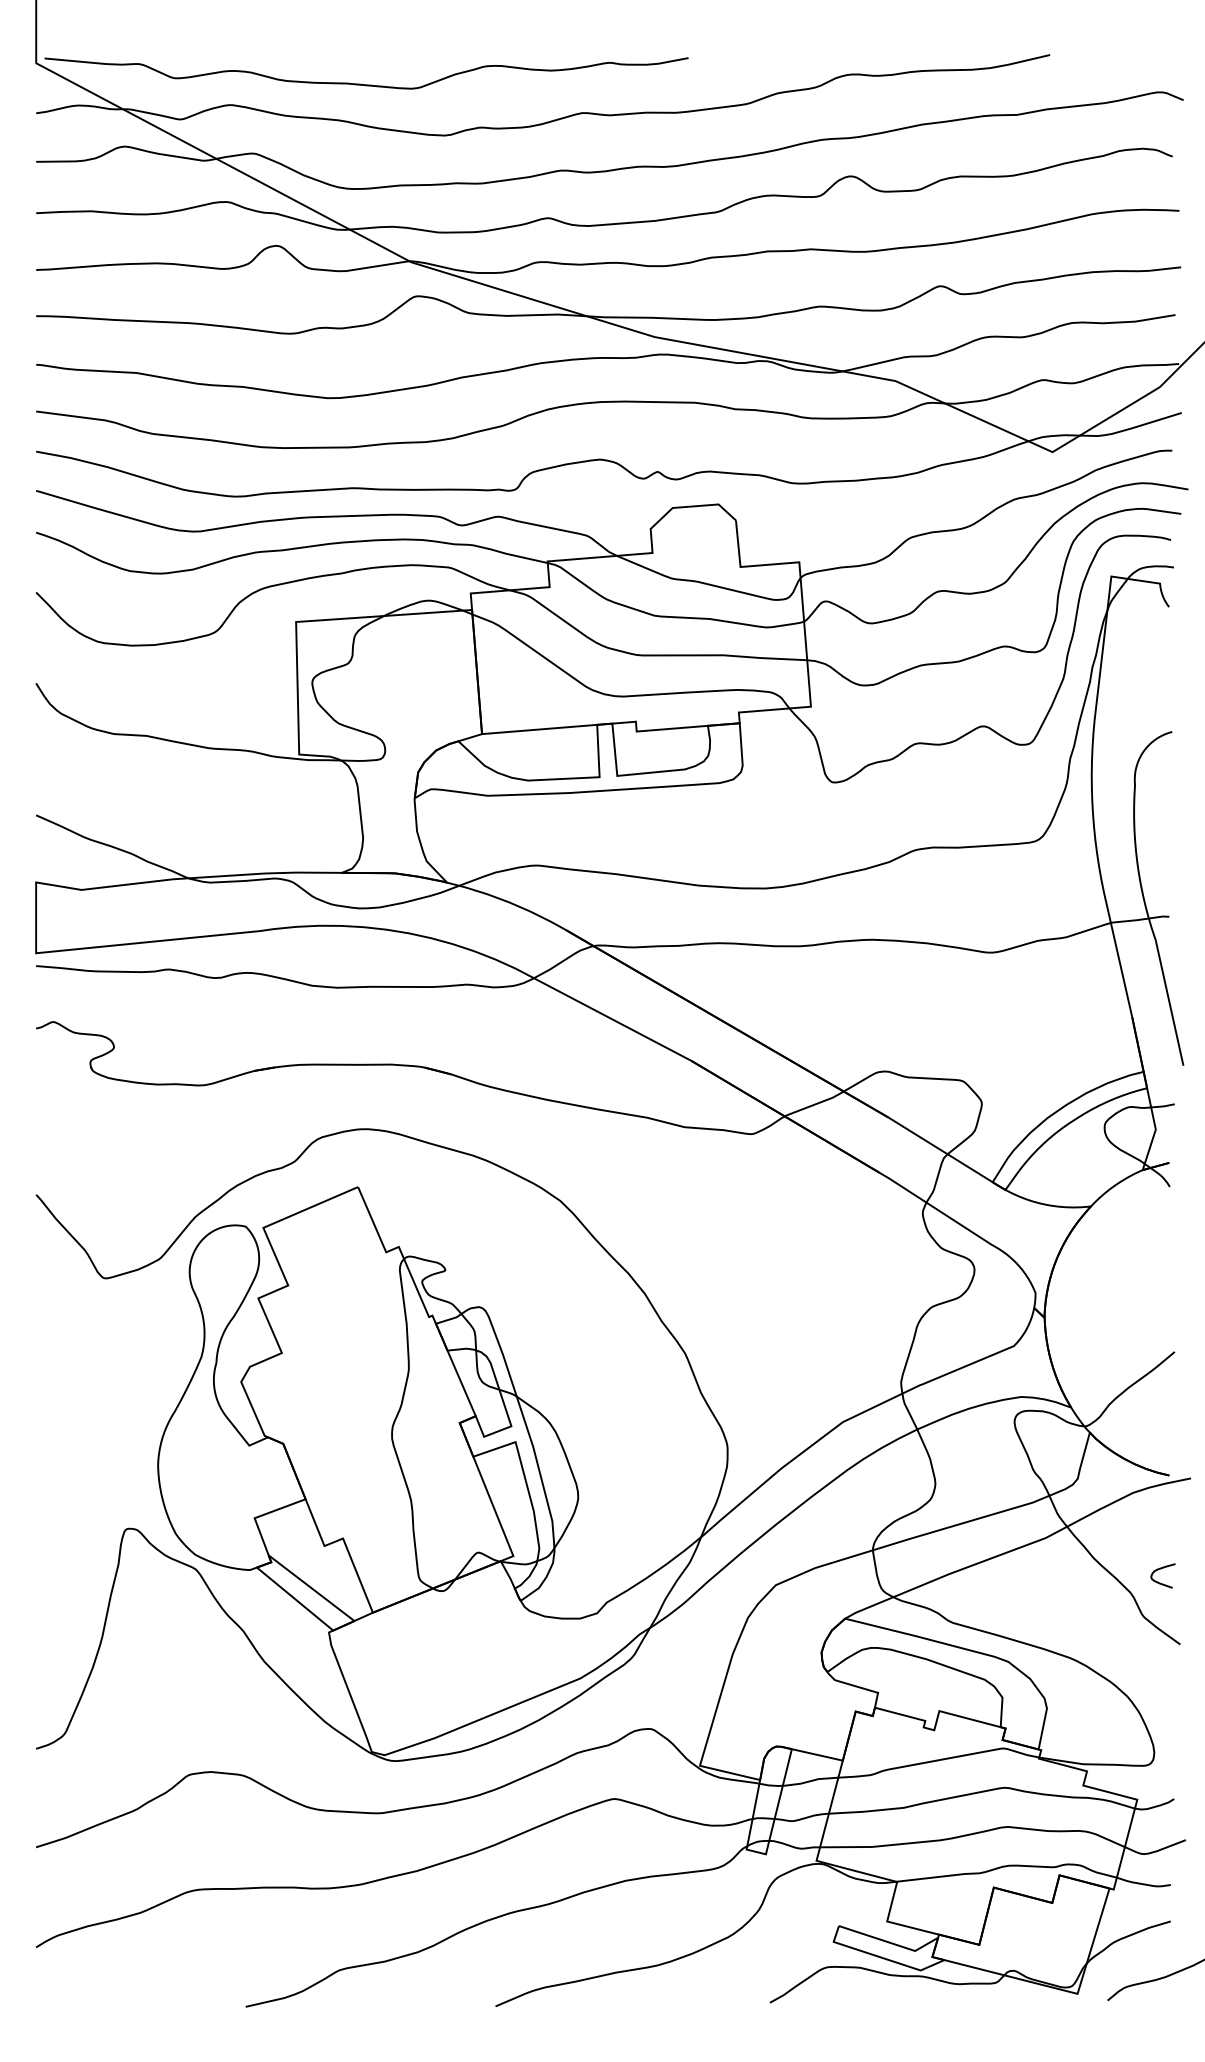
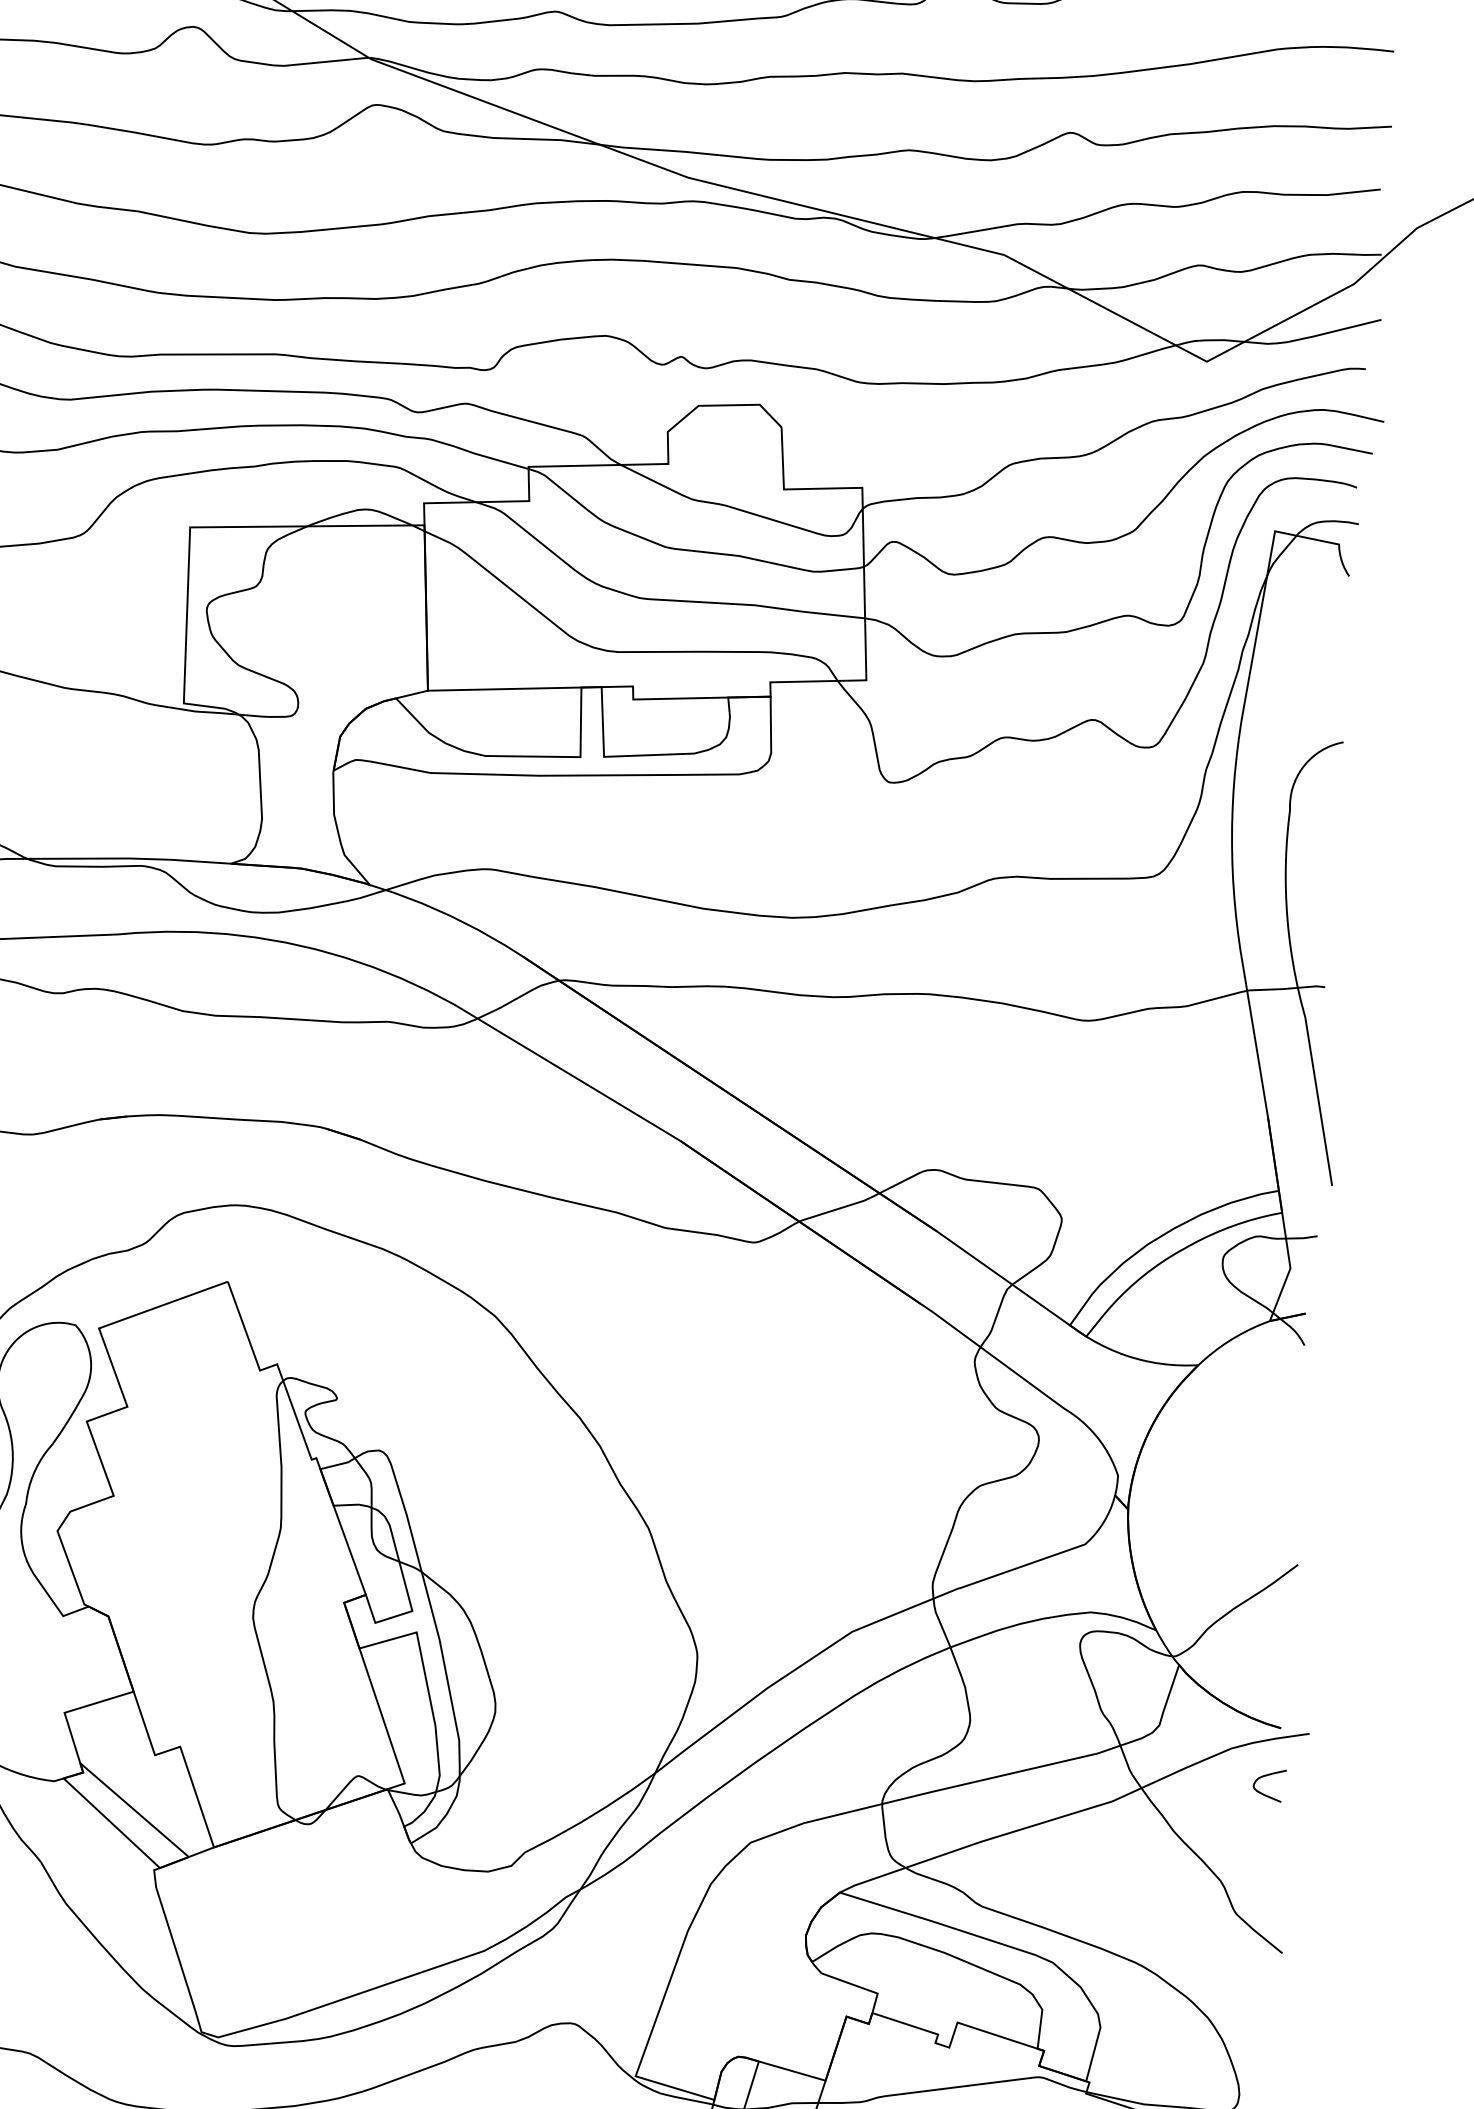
curve: (1161, 1569) -> (1267, 1776), moved

